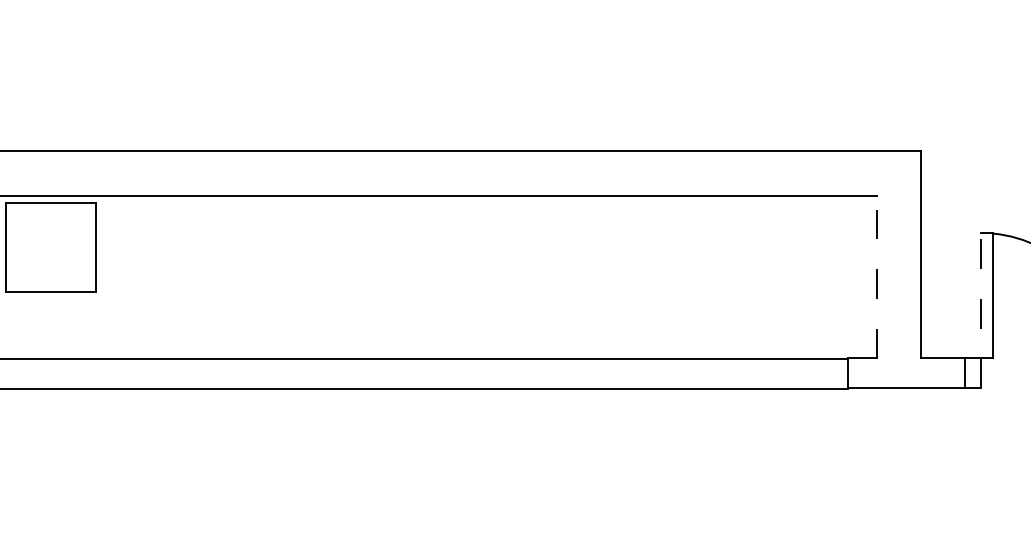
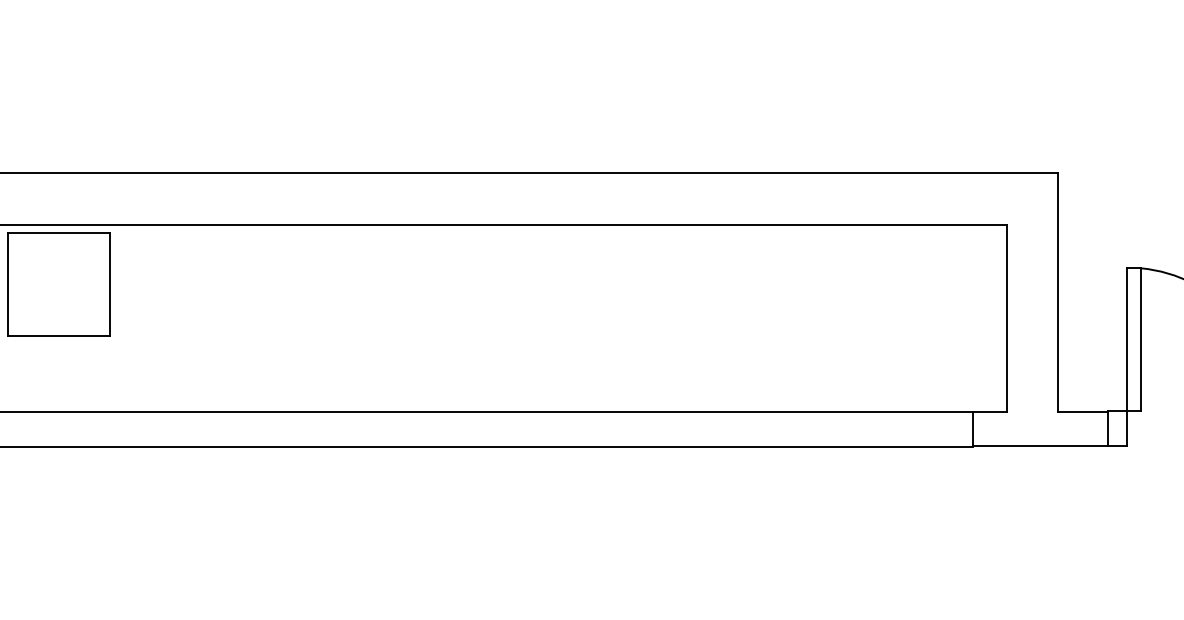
line: (876, 276) -> (1006, 317), dashed -> solid
line: (981, 310) -> (1127, 356), dashed -> solid

